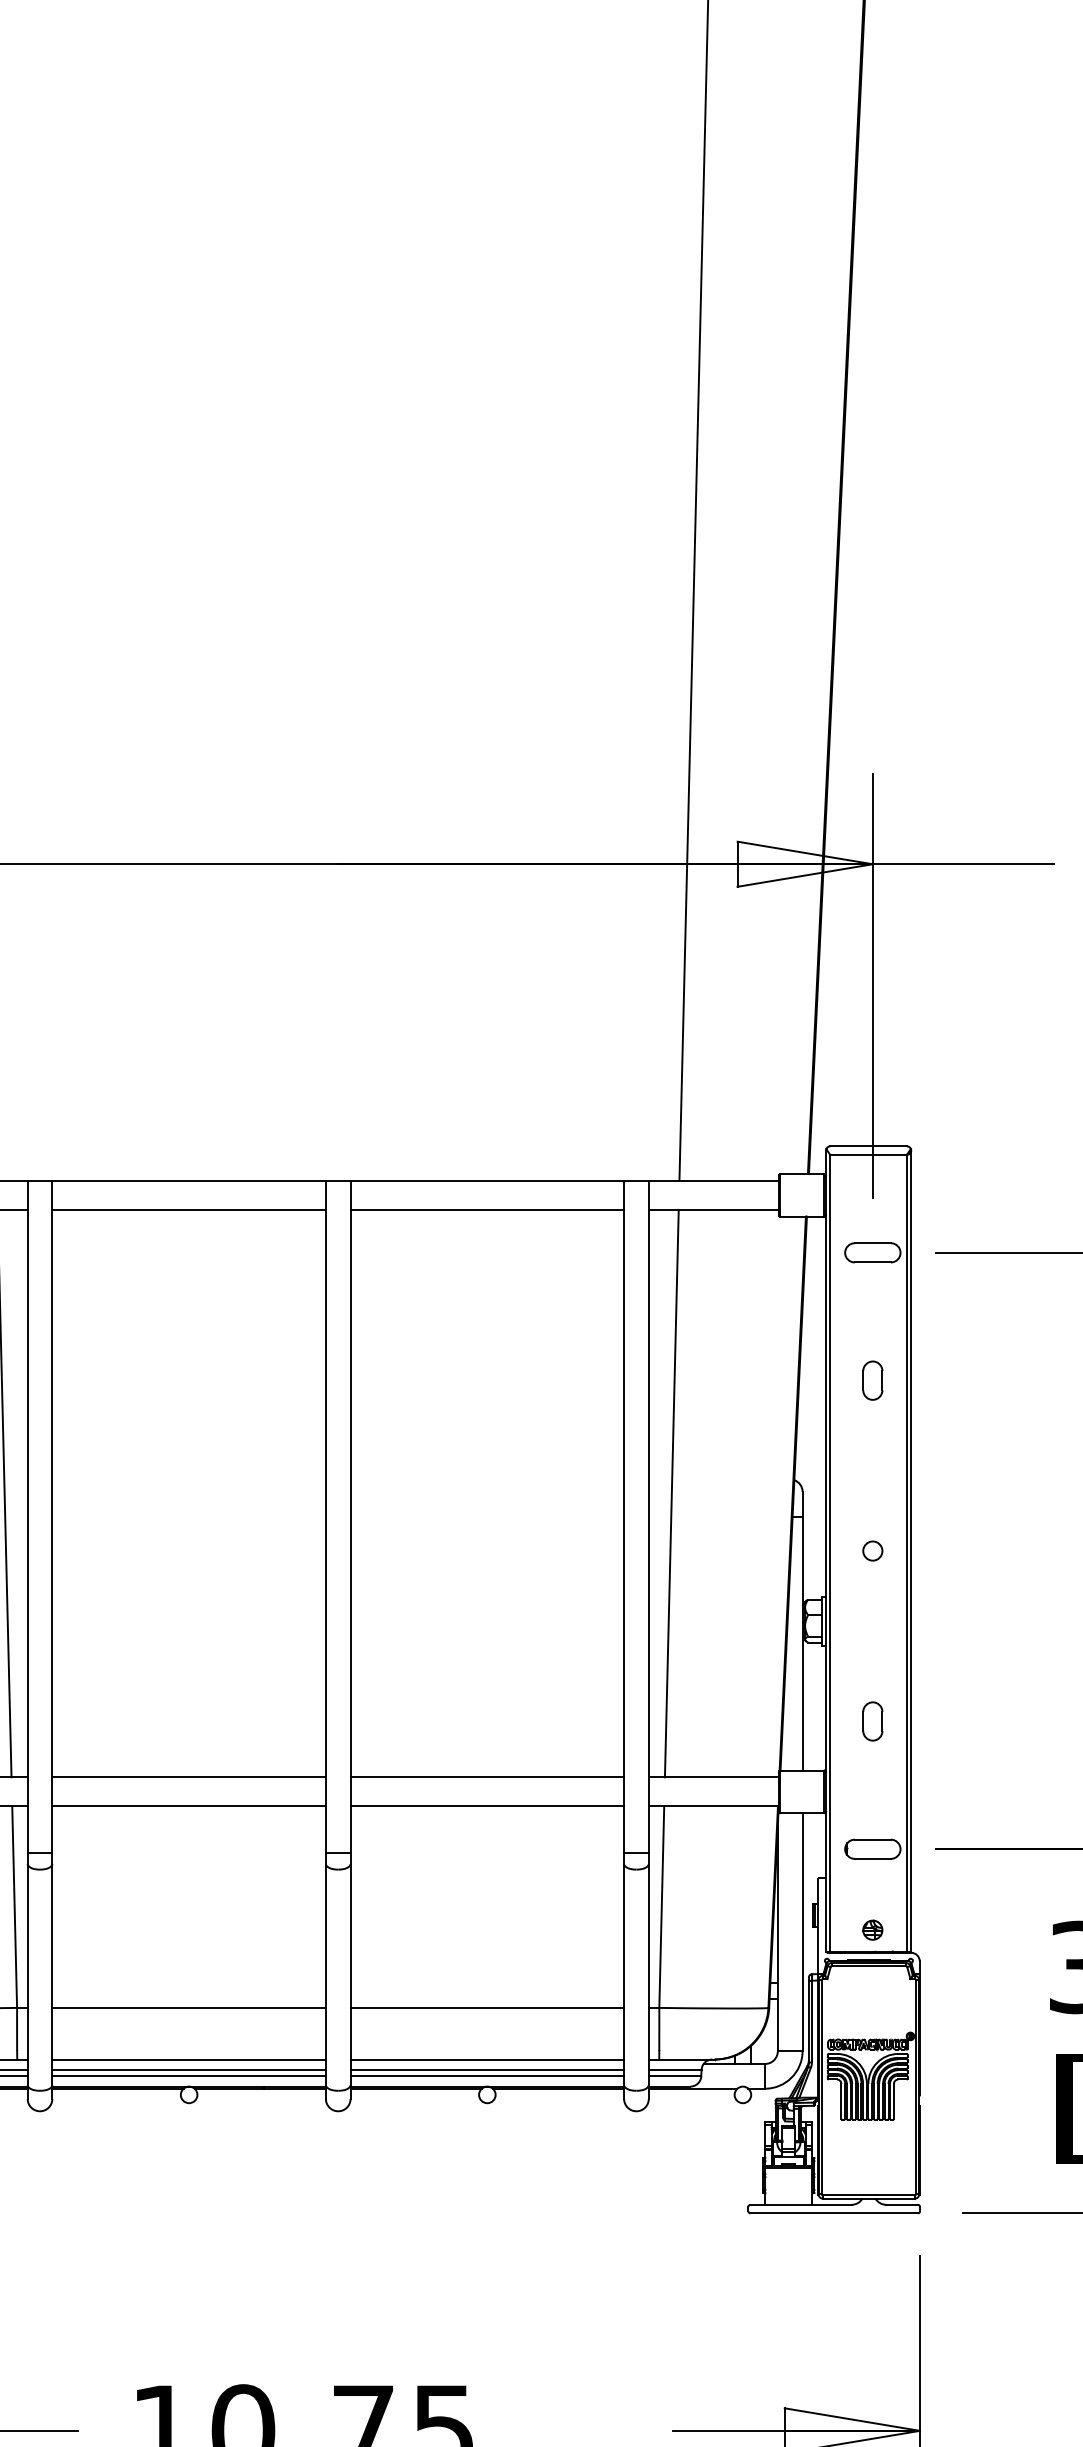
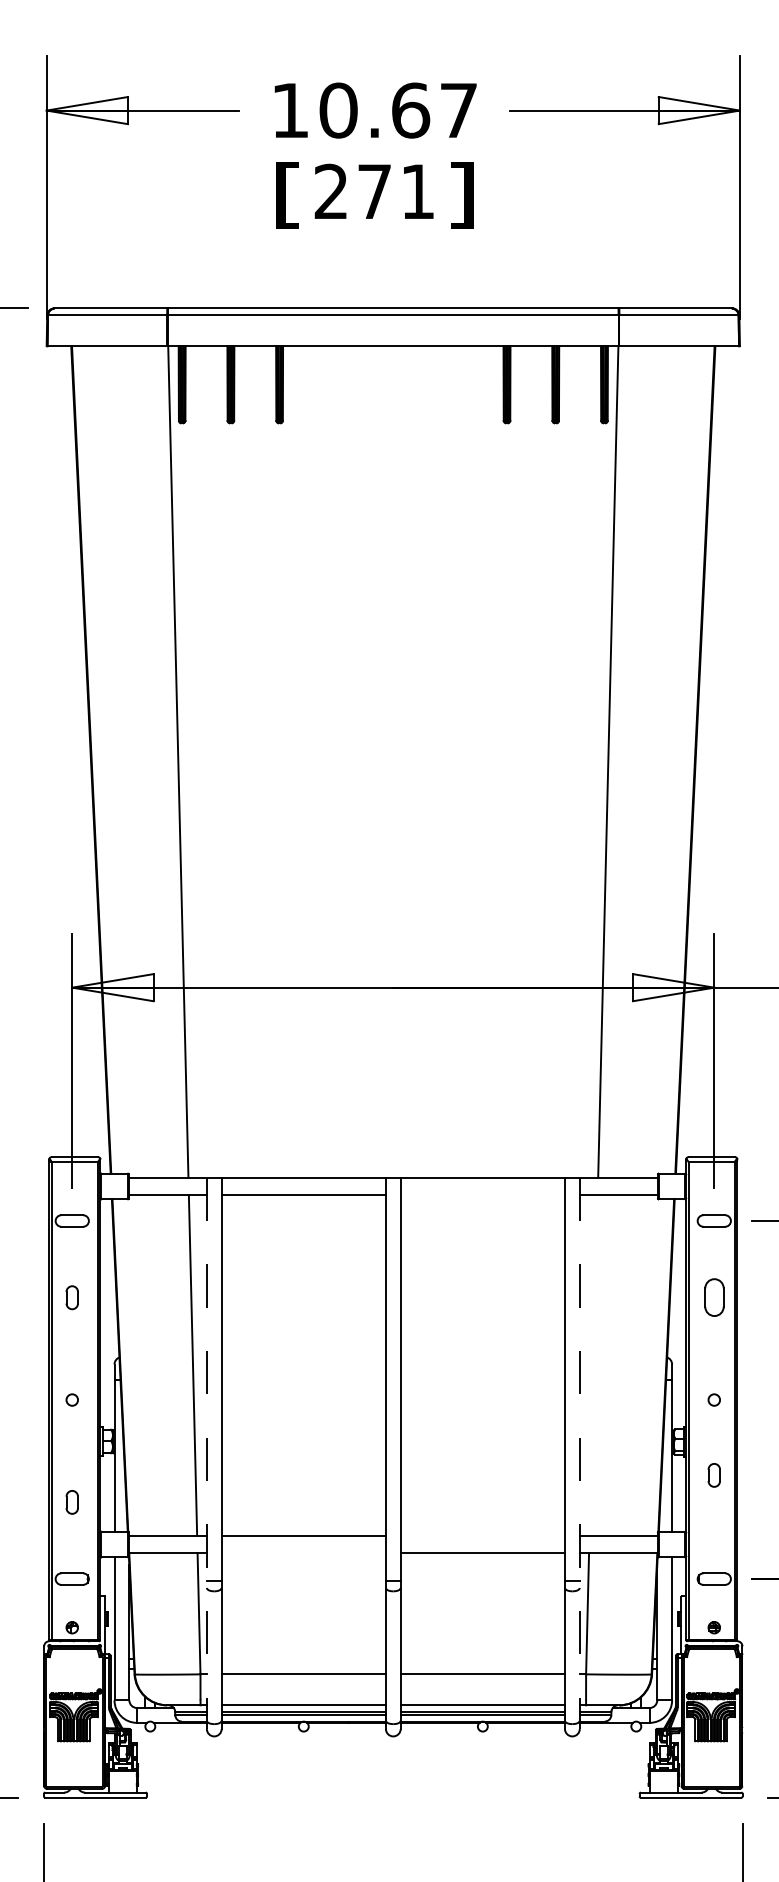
line: (486, 1210) -> (482, 1195), removed
part: (871, 1380) -> (713, 1297), size x1.6
line: (671, 1493) -> (593, 1365), removed
line: (27, 1640) -> (206, 1453), solid -> dashed
line: (648, 1640) -> (579, 1453), solid -> dashed
part: (871, 1721) -> (713, 1475), moved
line: (486, 1776) -> (482, 1535), removed
line: (188, 1806) -> (303, 1553), removed

